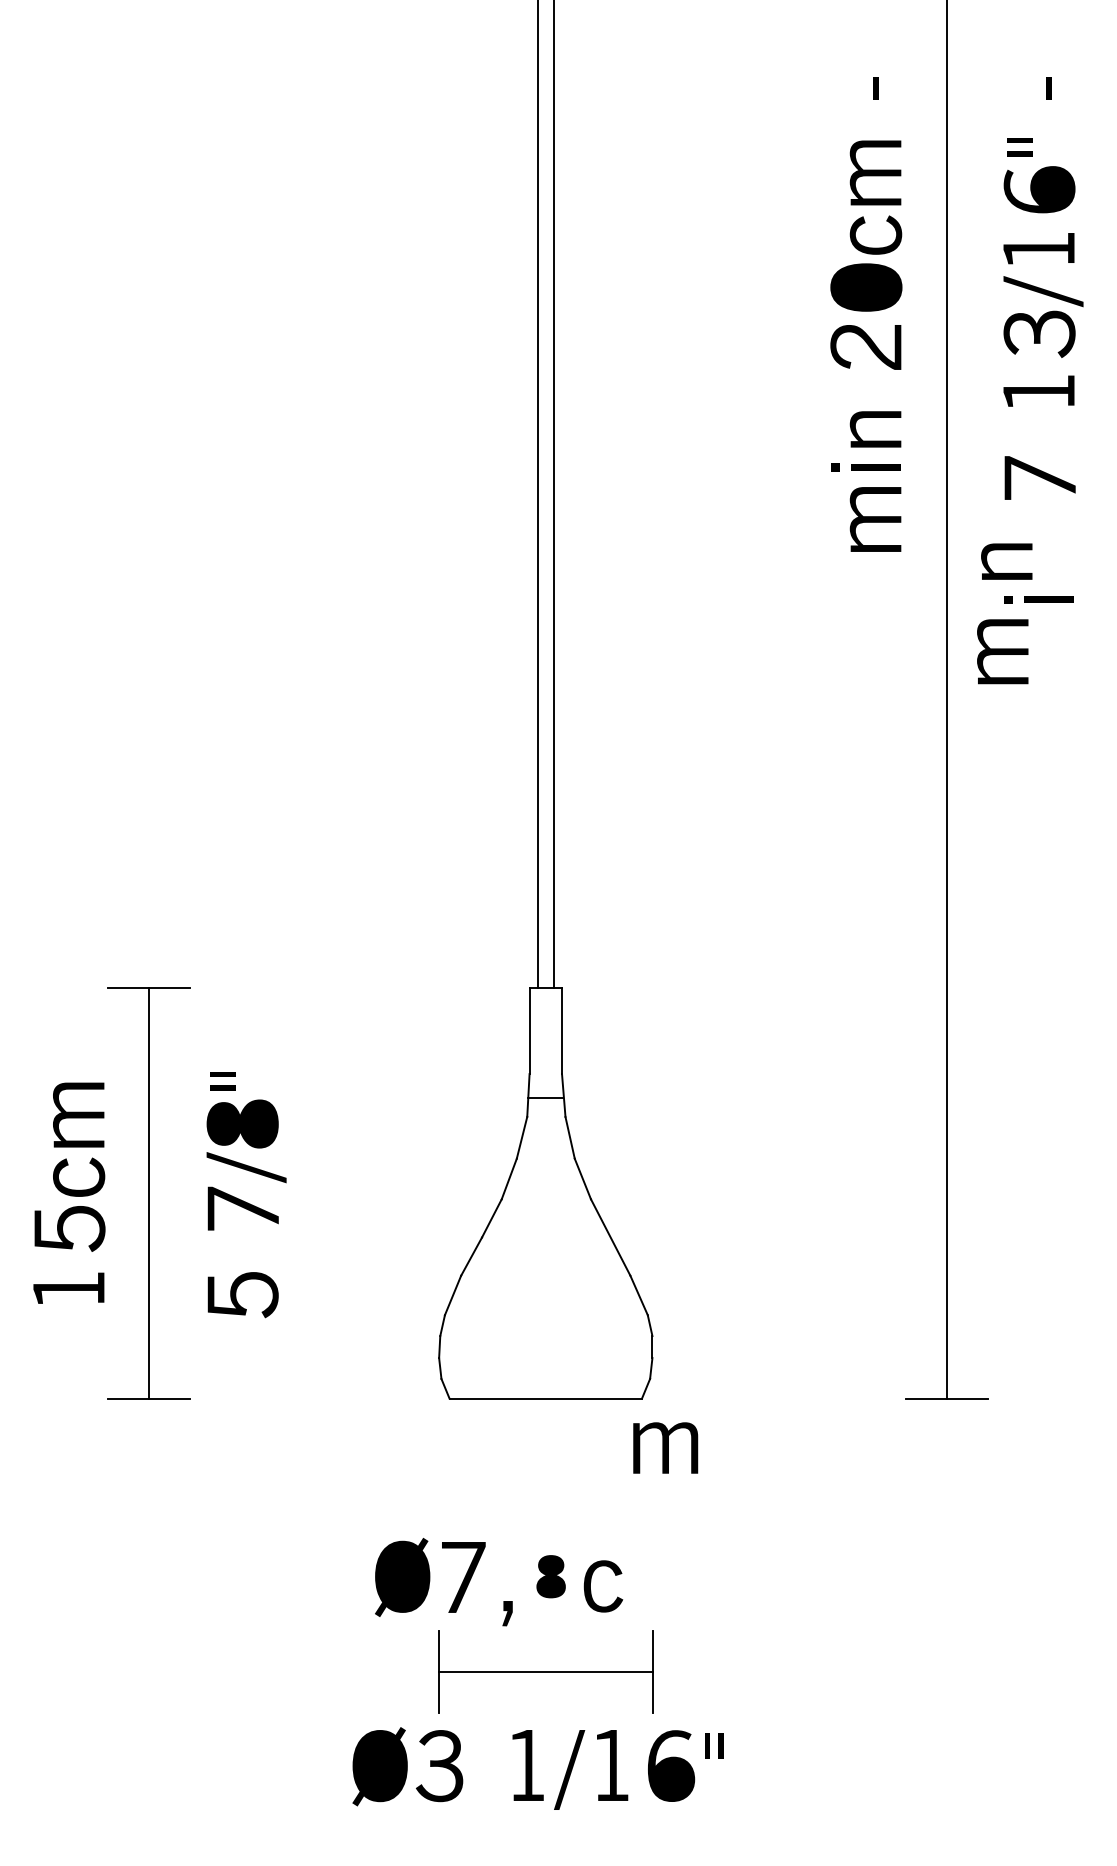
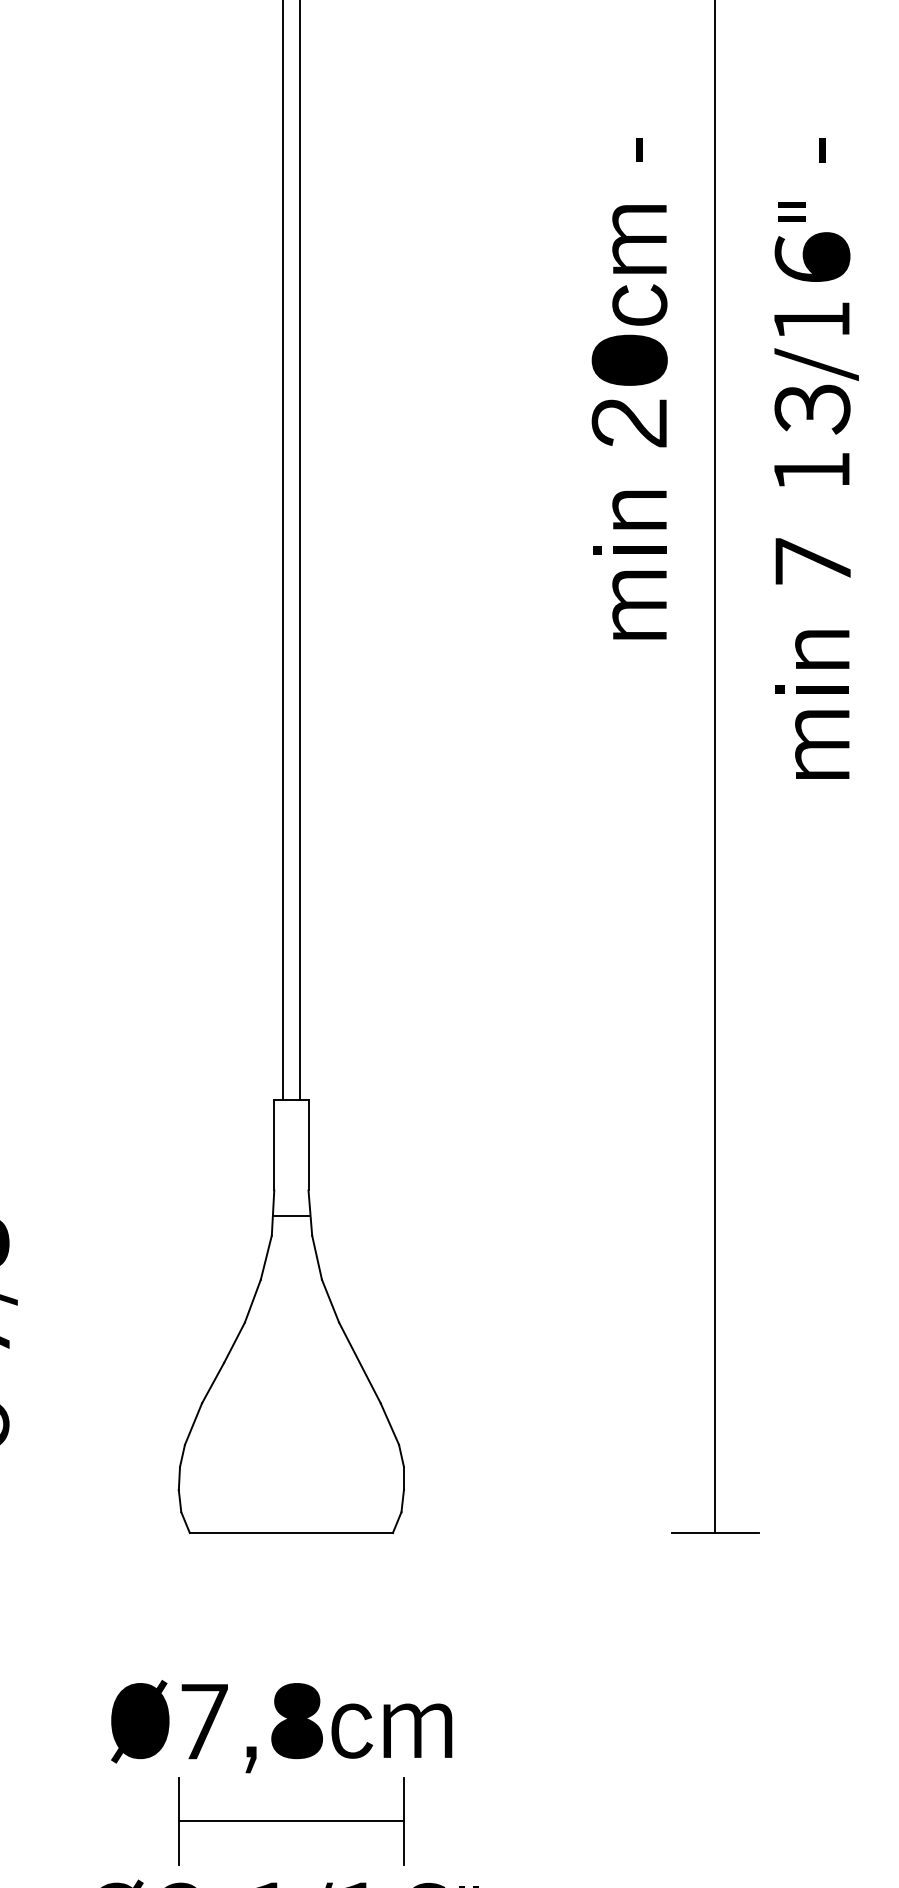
part: (1006, 550) -> (821, 637), moved
part: (1002, 651) -> (821, 744), moved
part: (665, 1447) -> (417, 1730), moved
part: (550, 1576) -> (296, 1720), size x1.67

